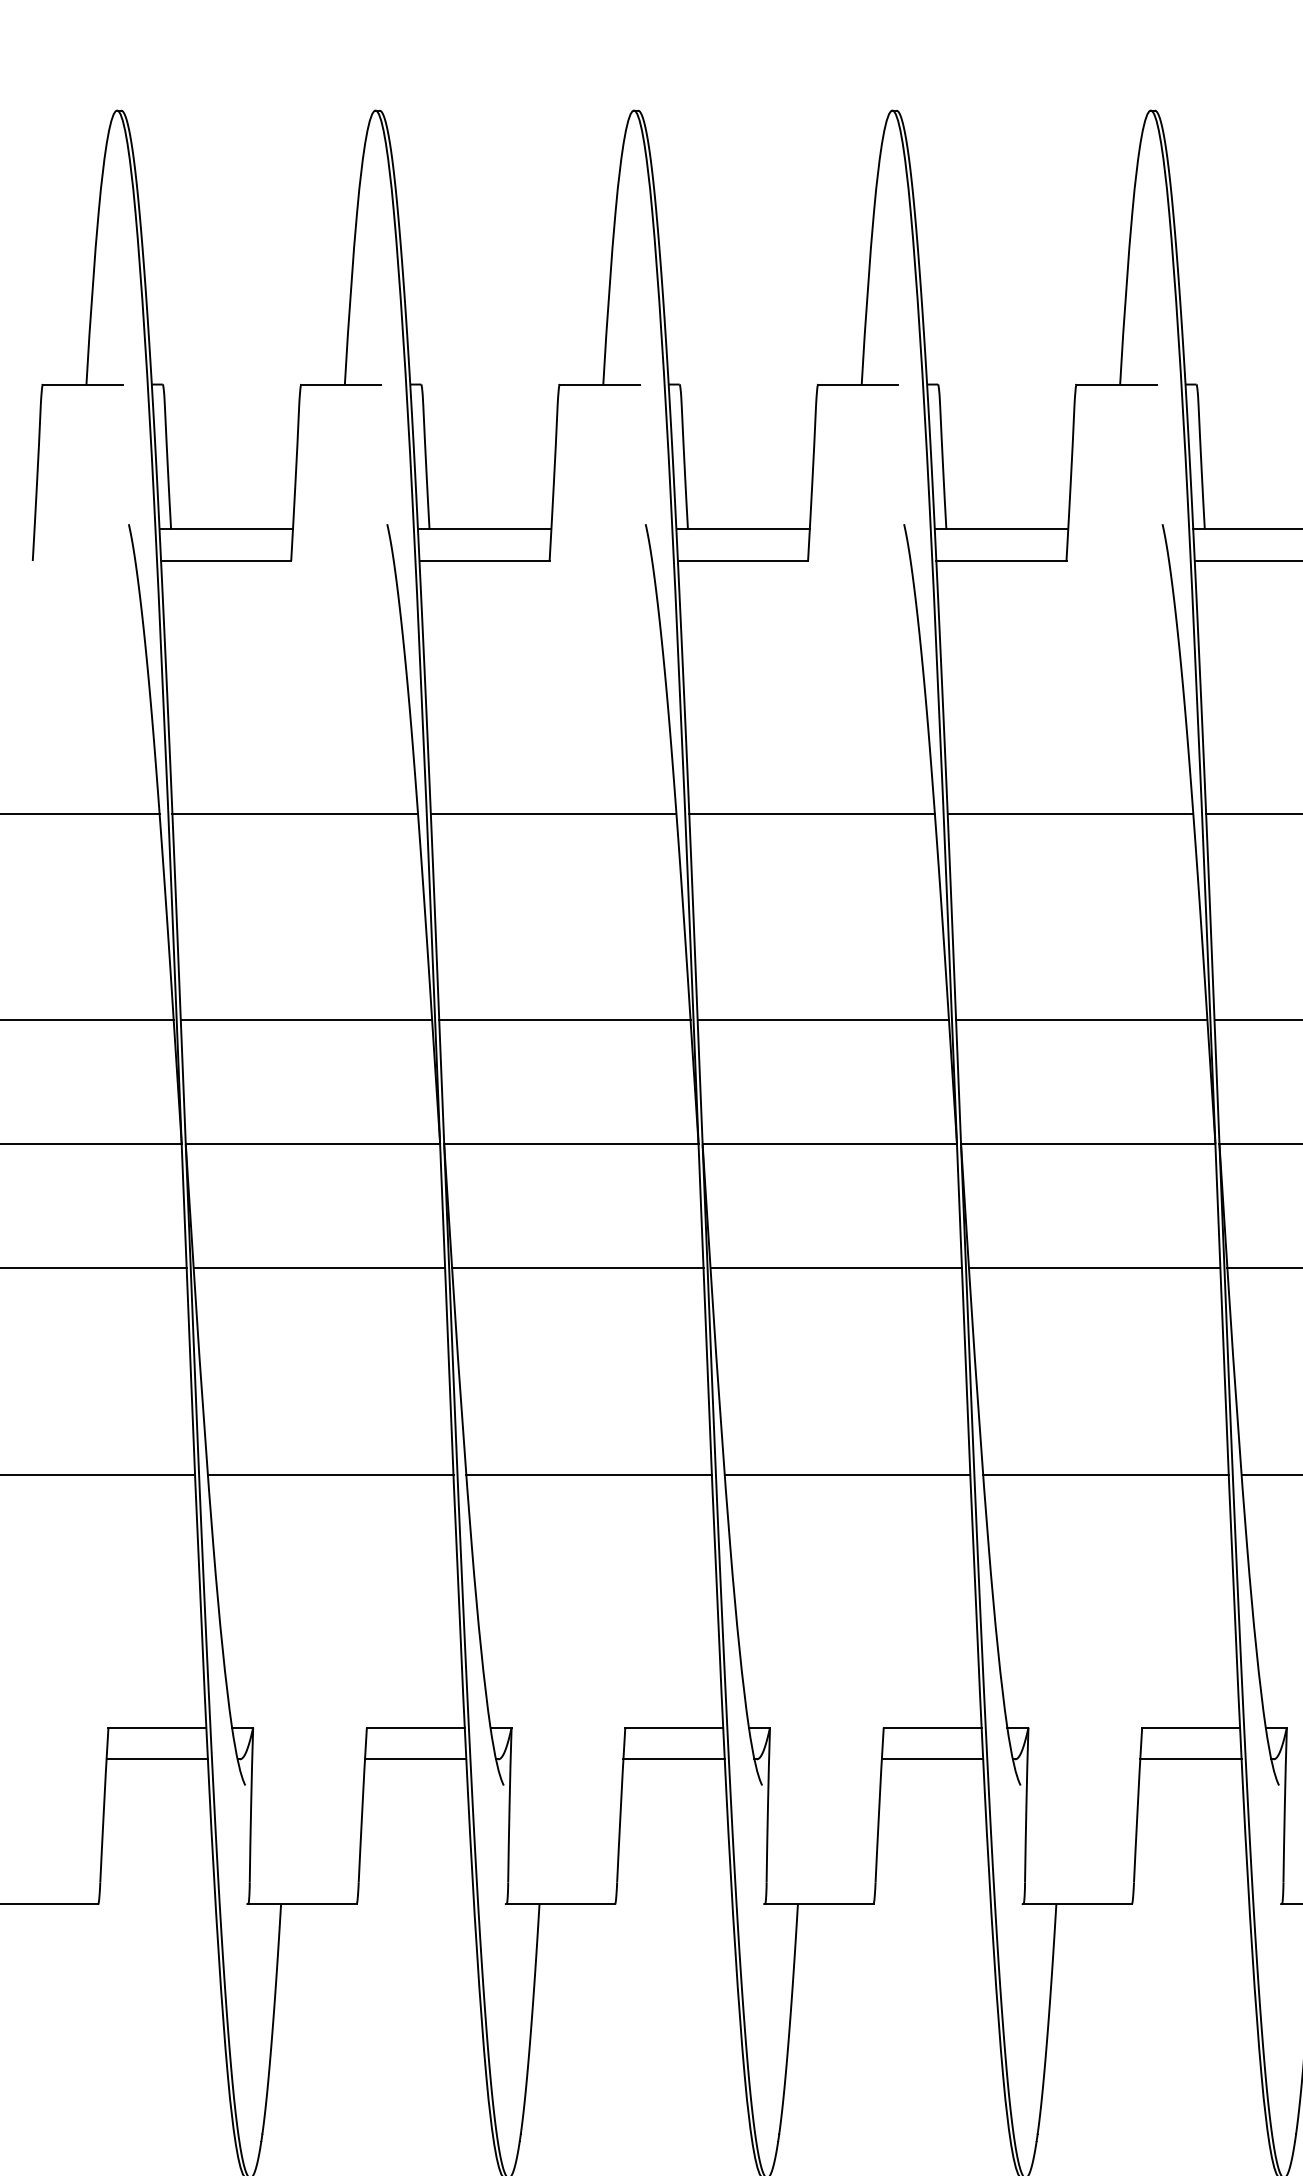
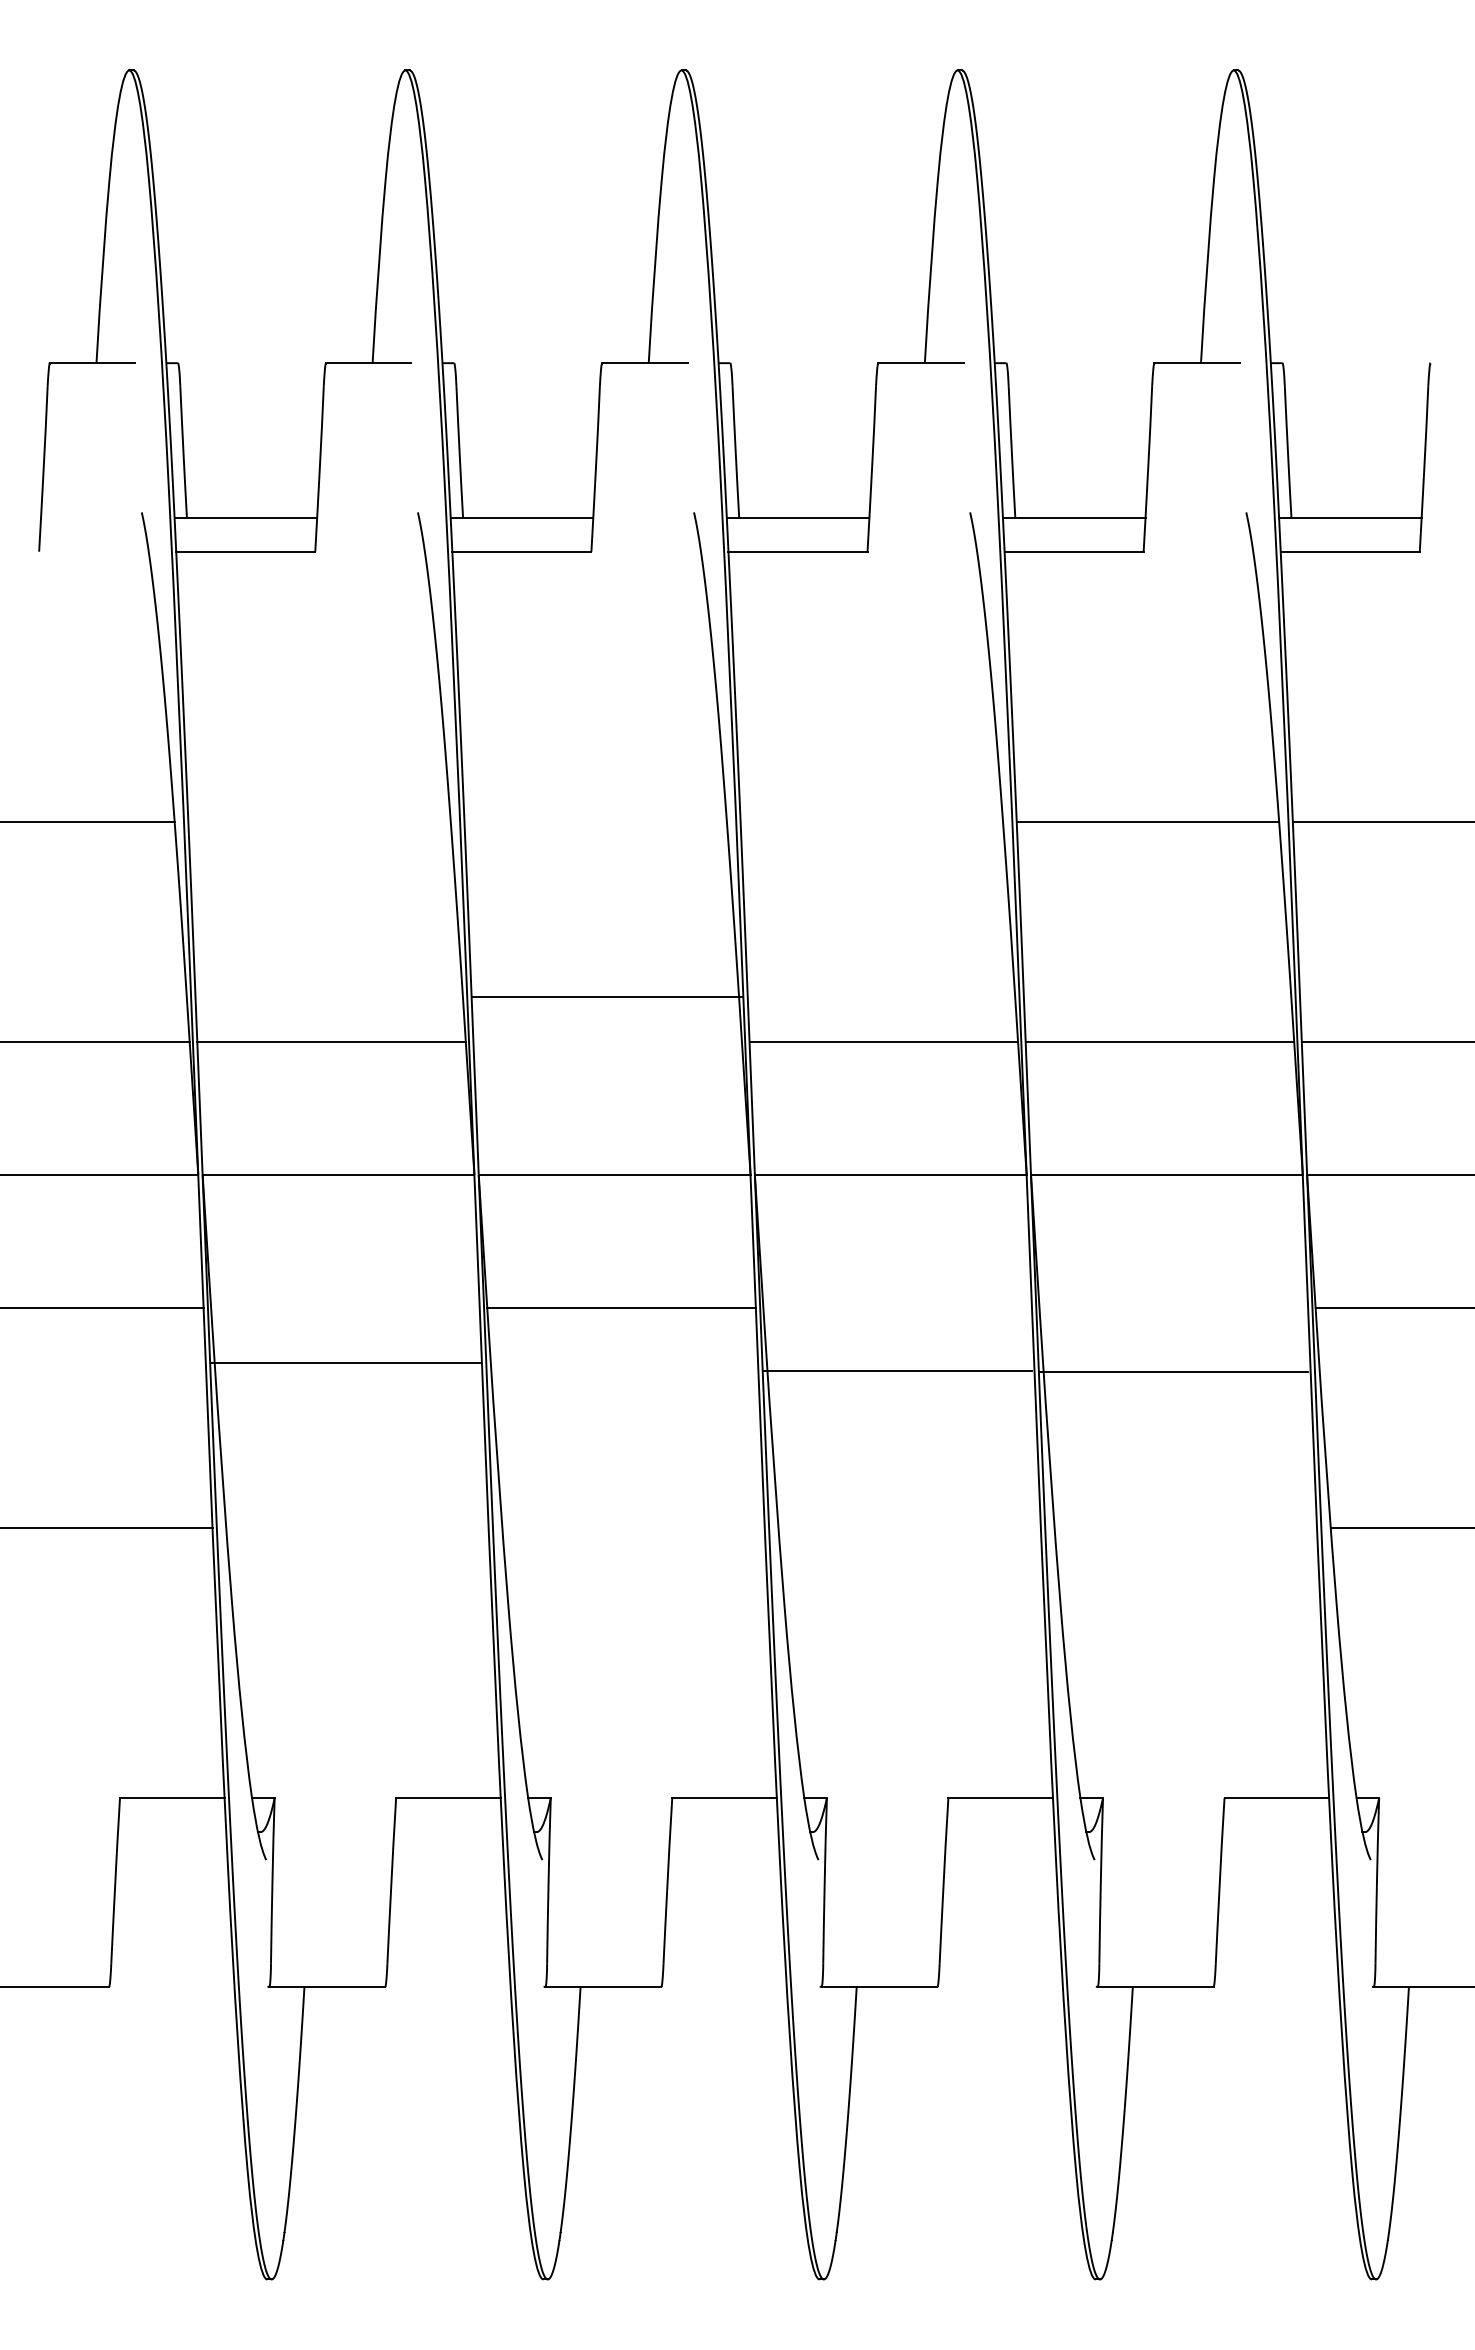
line: (295, 813) -> (319, 821), removed
line: (553, 813) -> (595, 821), removed
line: (811, 813) -> (871, 821), removed
line: (564, 1020) -> (607, 997), moved
line: (319, 1268) -> (345, 1362), moved
line: (836, 1268) -> (897, 1370), moved
line: (1094, 1268) -> (1173, 1371), moved
line: (330, 1475) -> (357, 1528), removed
line: (589, 1475) -> (633, 1528), removed
line: (847, 1475) -> (909, 1528), removed
line: (1105, 1475) -> (1185, 1528), removed
line: (157, 1759) -> (172, 1832), removed
line: (415, 1759) -> (448, 1832), removed
line: (674, 1759) -> (724, 1832), removed
line: (932, 1759) -> (1000, 1832), removed
line: (1190, 1759) -> (1276, 1832), removed

